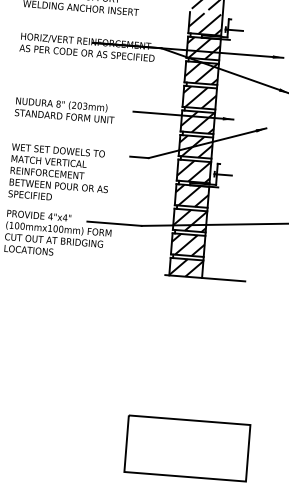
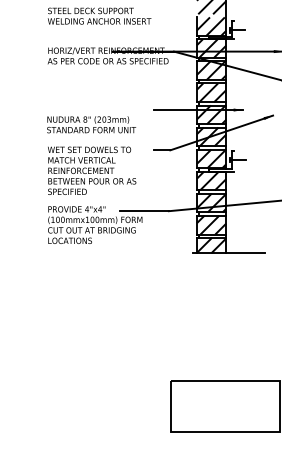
text: (65, 110) -> (91, 124), moved

